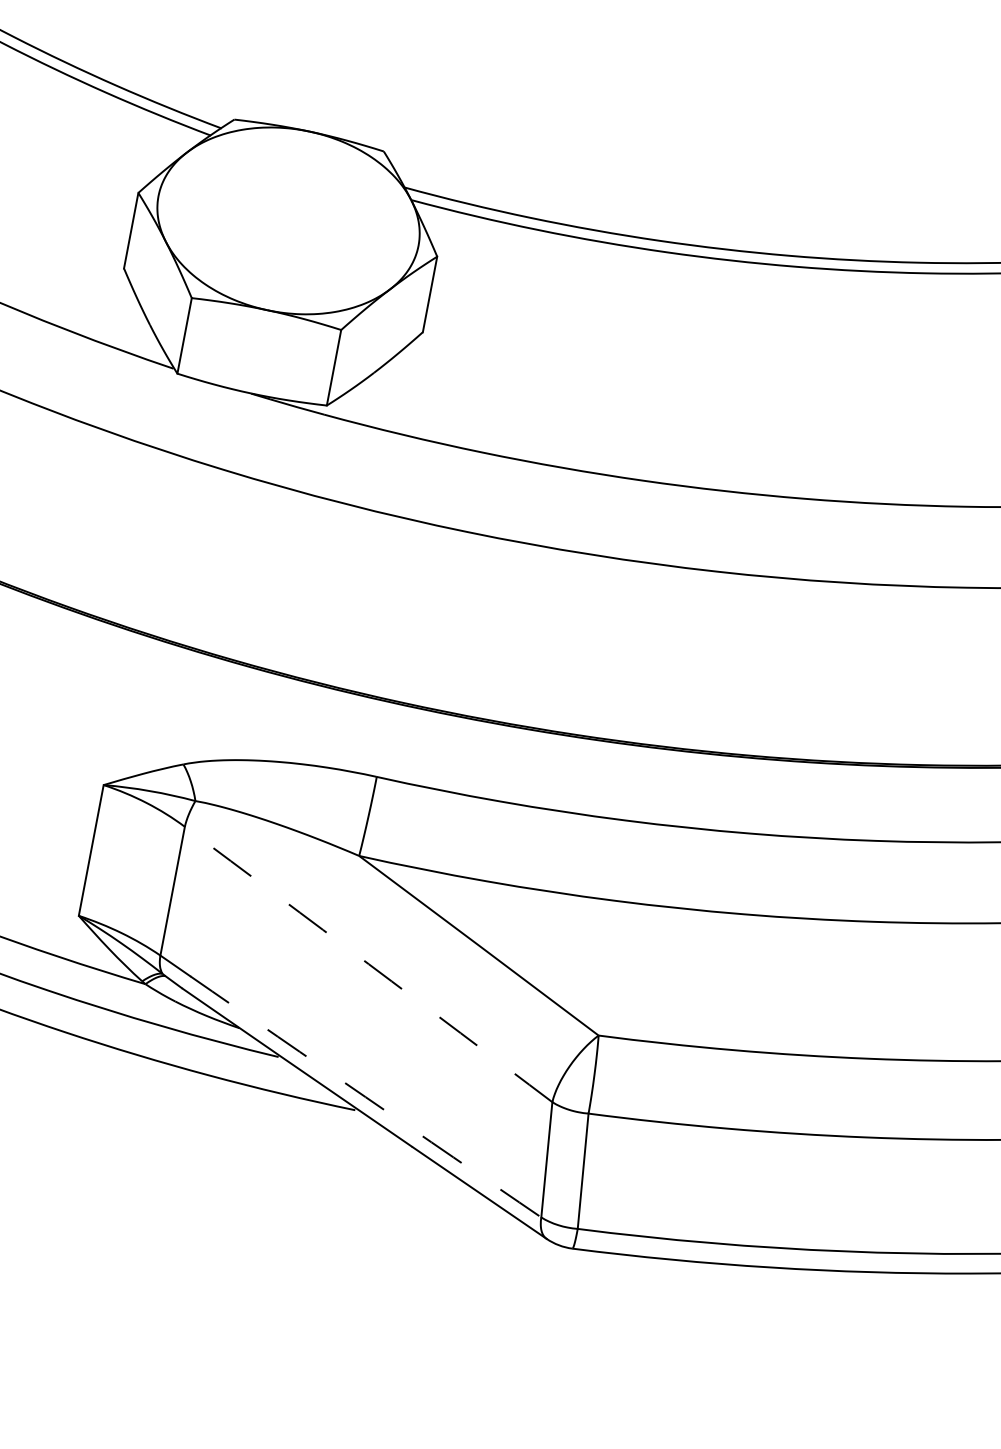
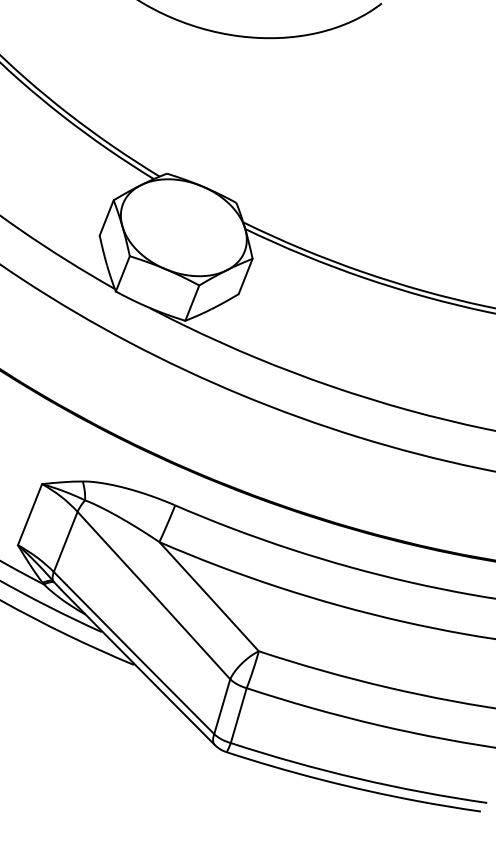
arc: (369, 964) -> (154, 595), dashed -> solid
arc: (366, 1096) -> (140, 659), dashed -> solid

